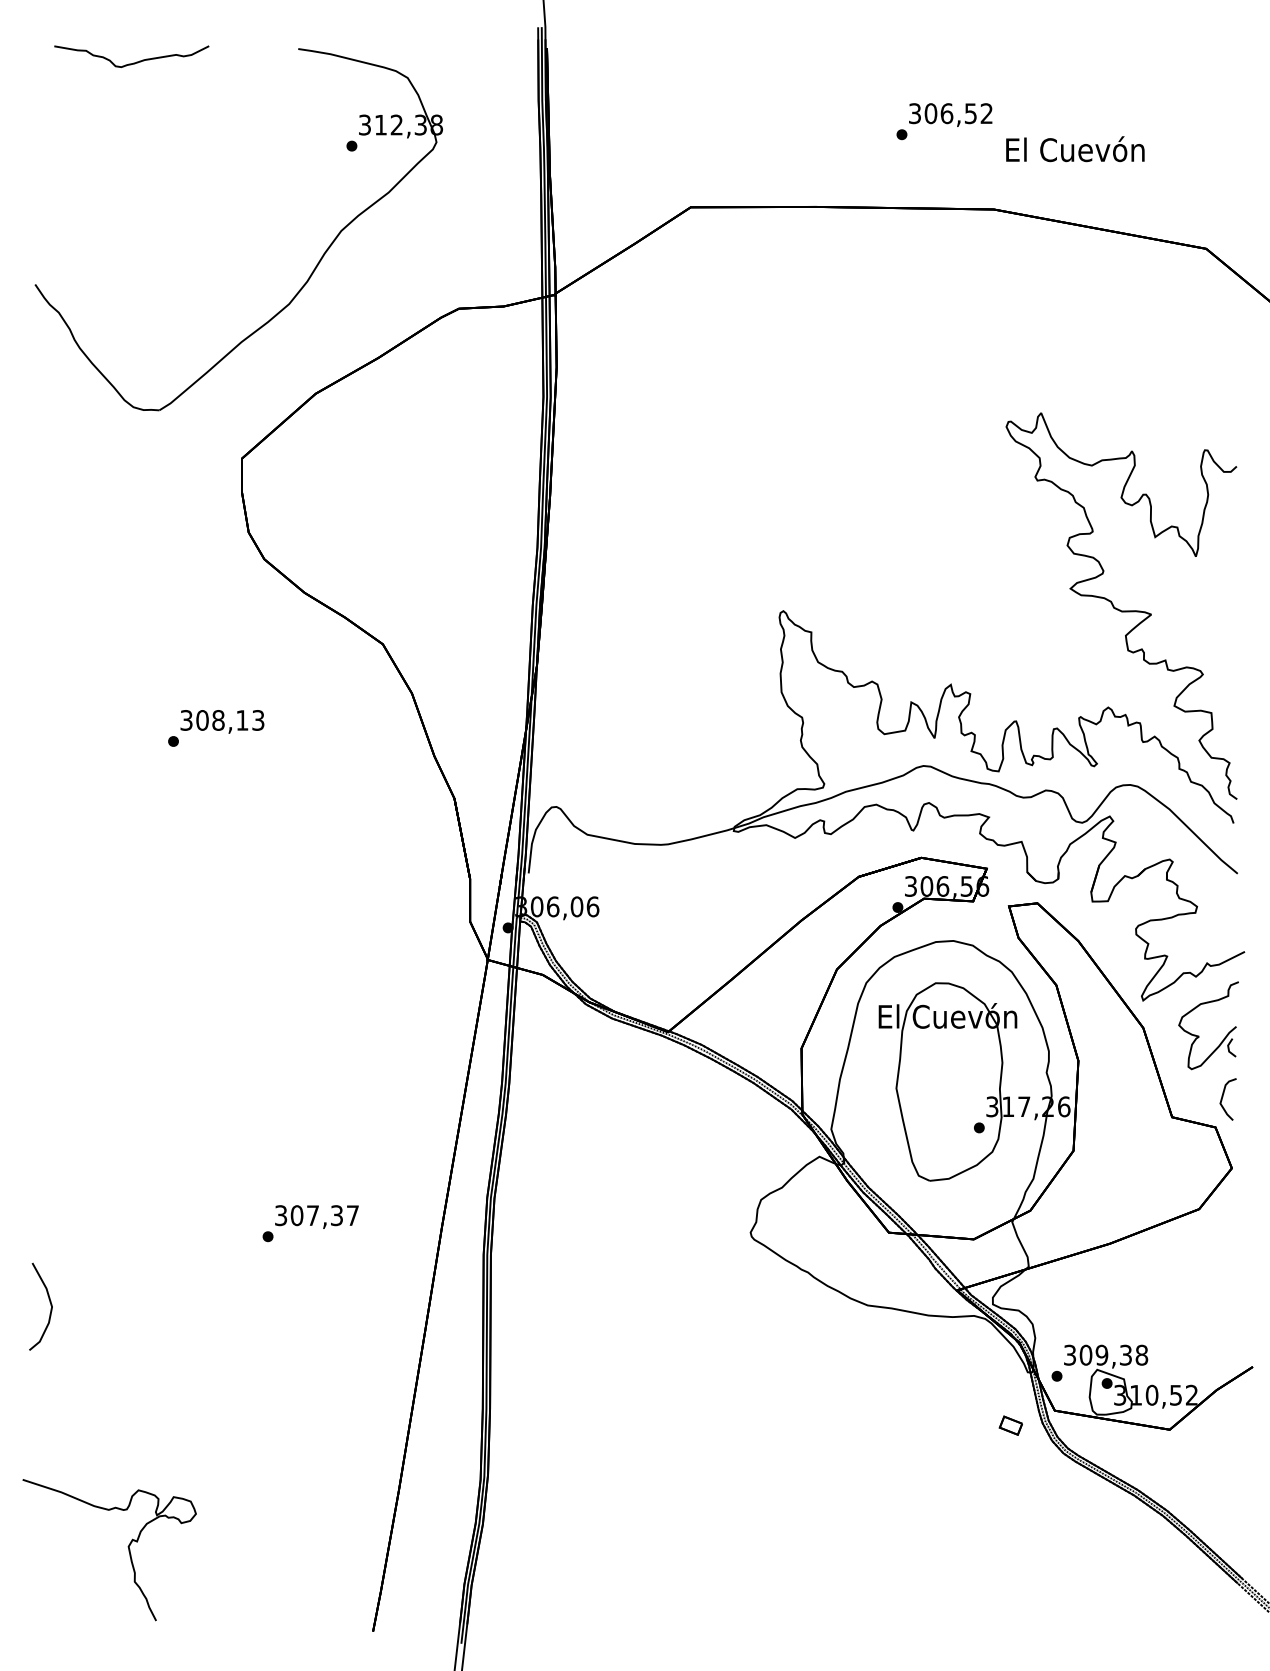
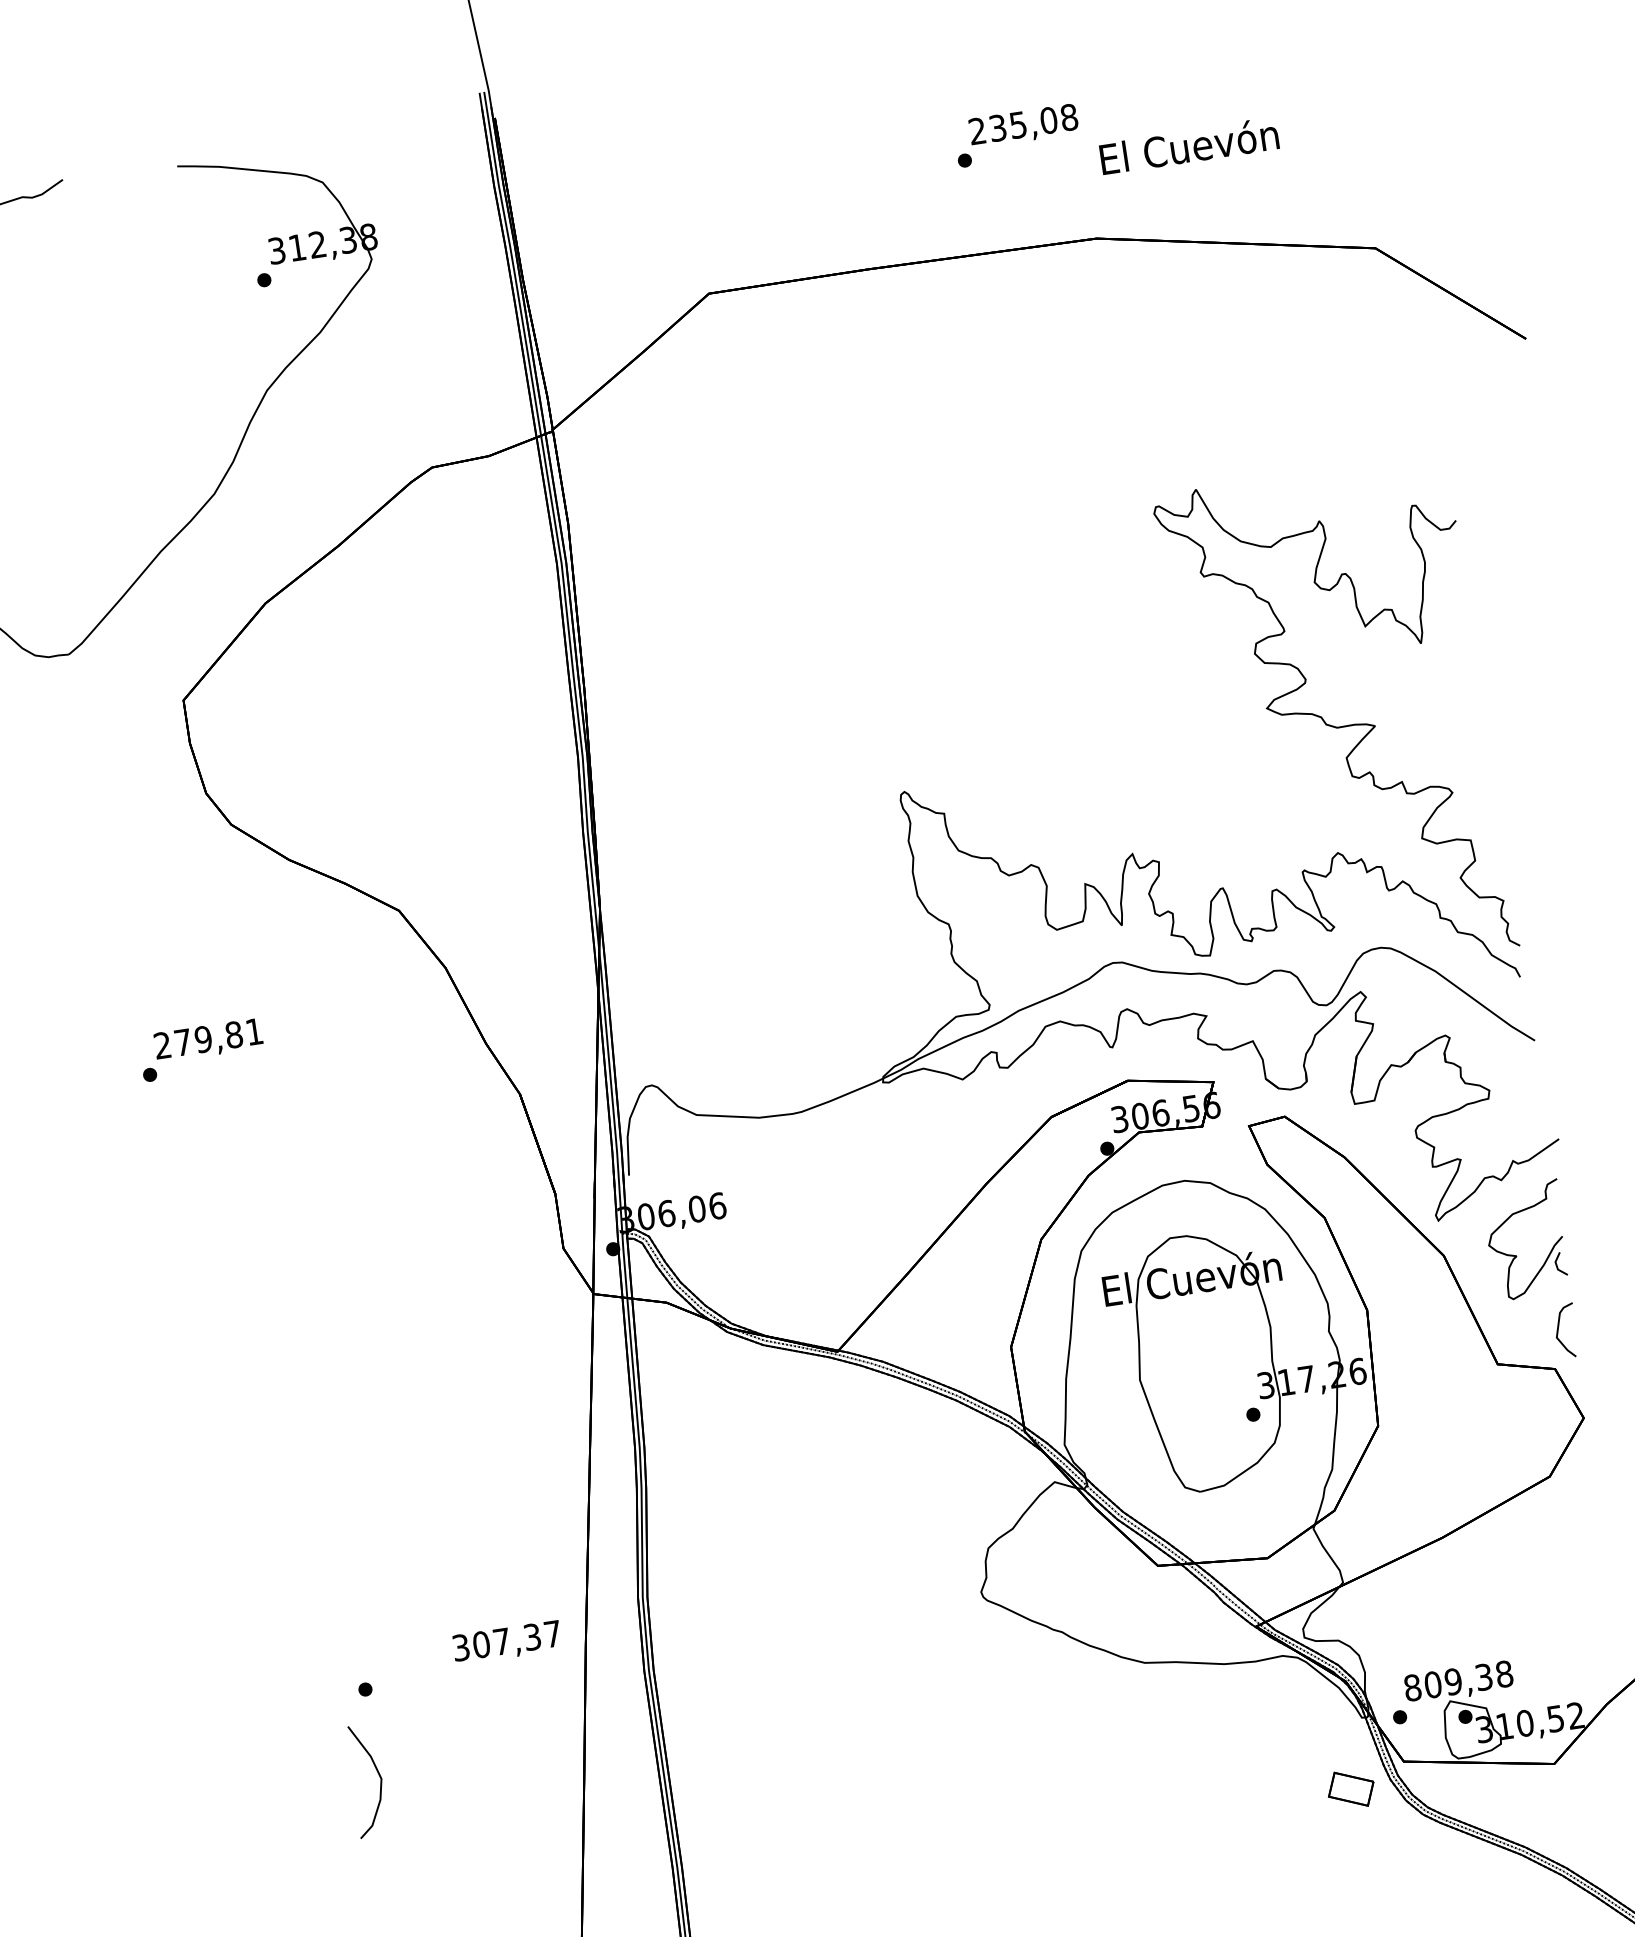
text: (951, 113) -> (1024, 124), 306,52 -> 235,08
text: (222, 720) -> (208, 1038), 308,13 -> 279,81
text: (316, 1216) -> (506, 1642), moved
curve: (49, 1302) -> (377, 1773), moved
text: (1069, 1354) -> (1411, 1687), 309,38 -> 809,38
part: (1010, 1425) -> (1350, 1789), size x1.6

